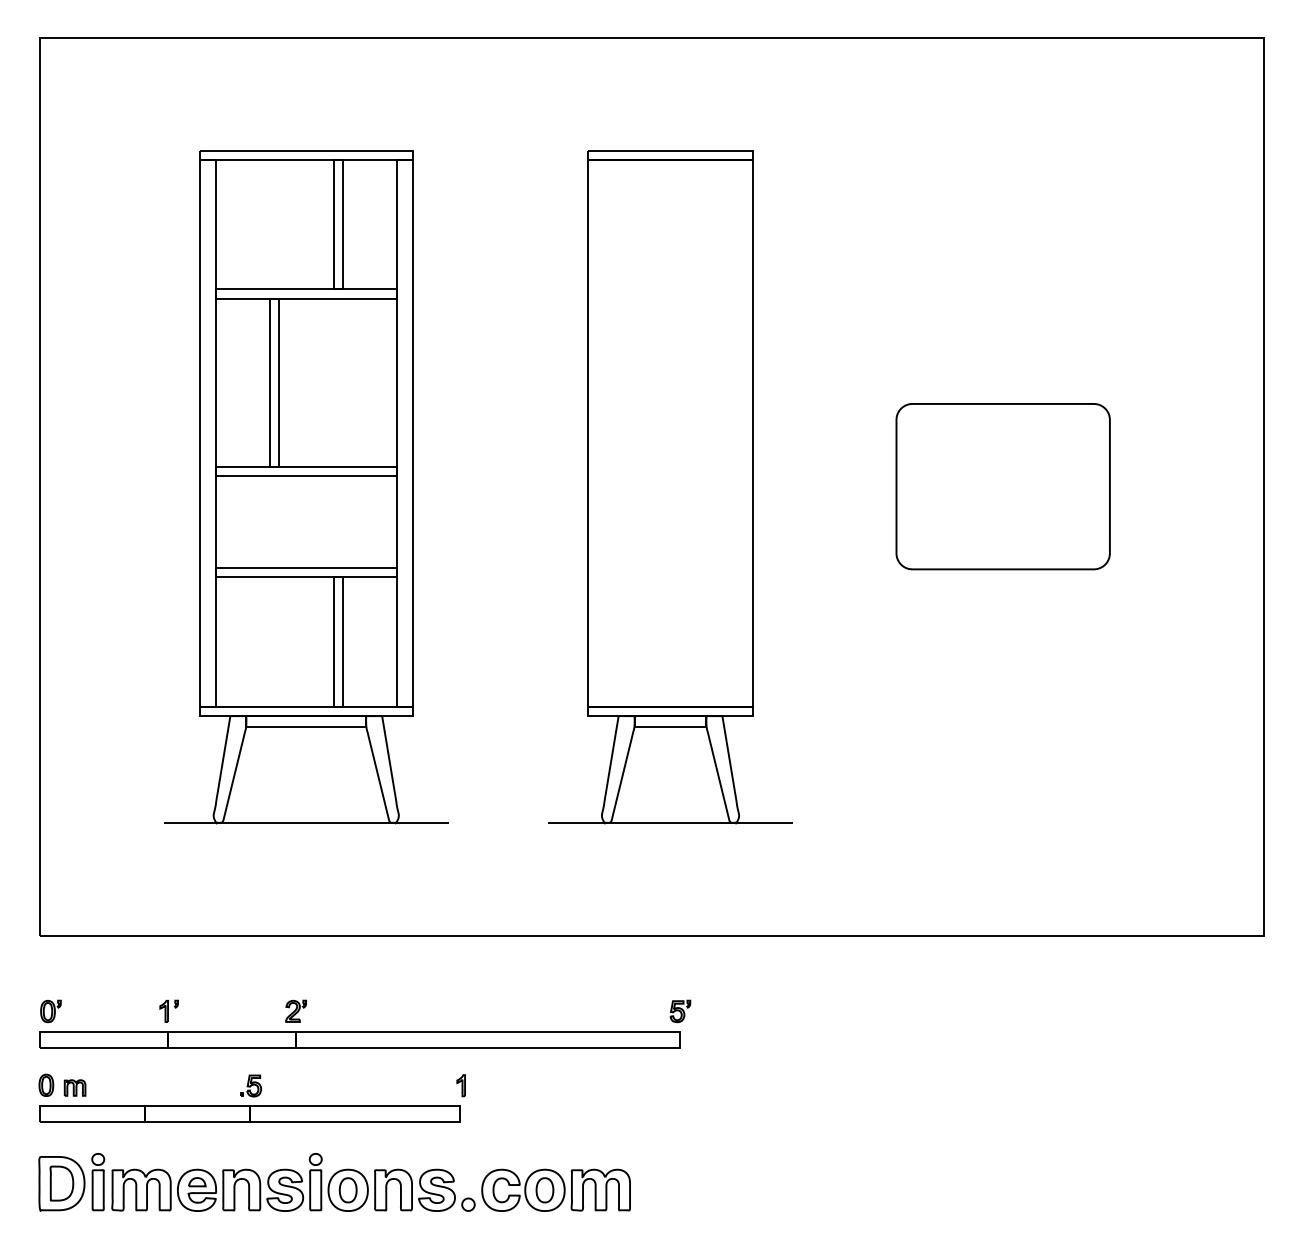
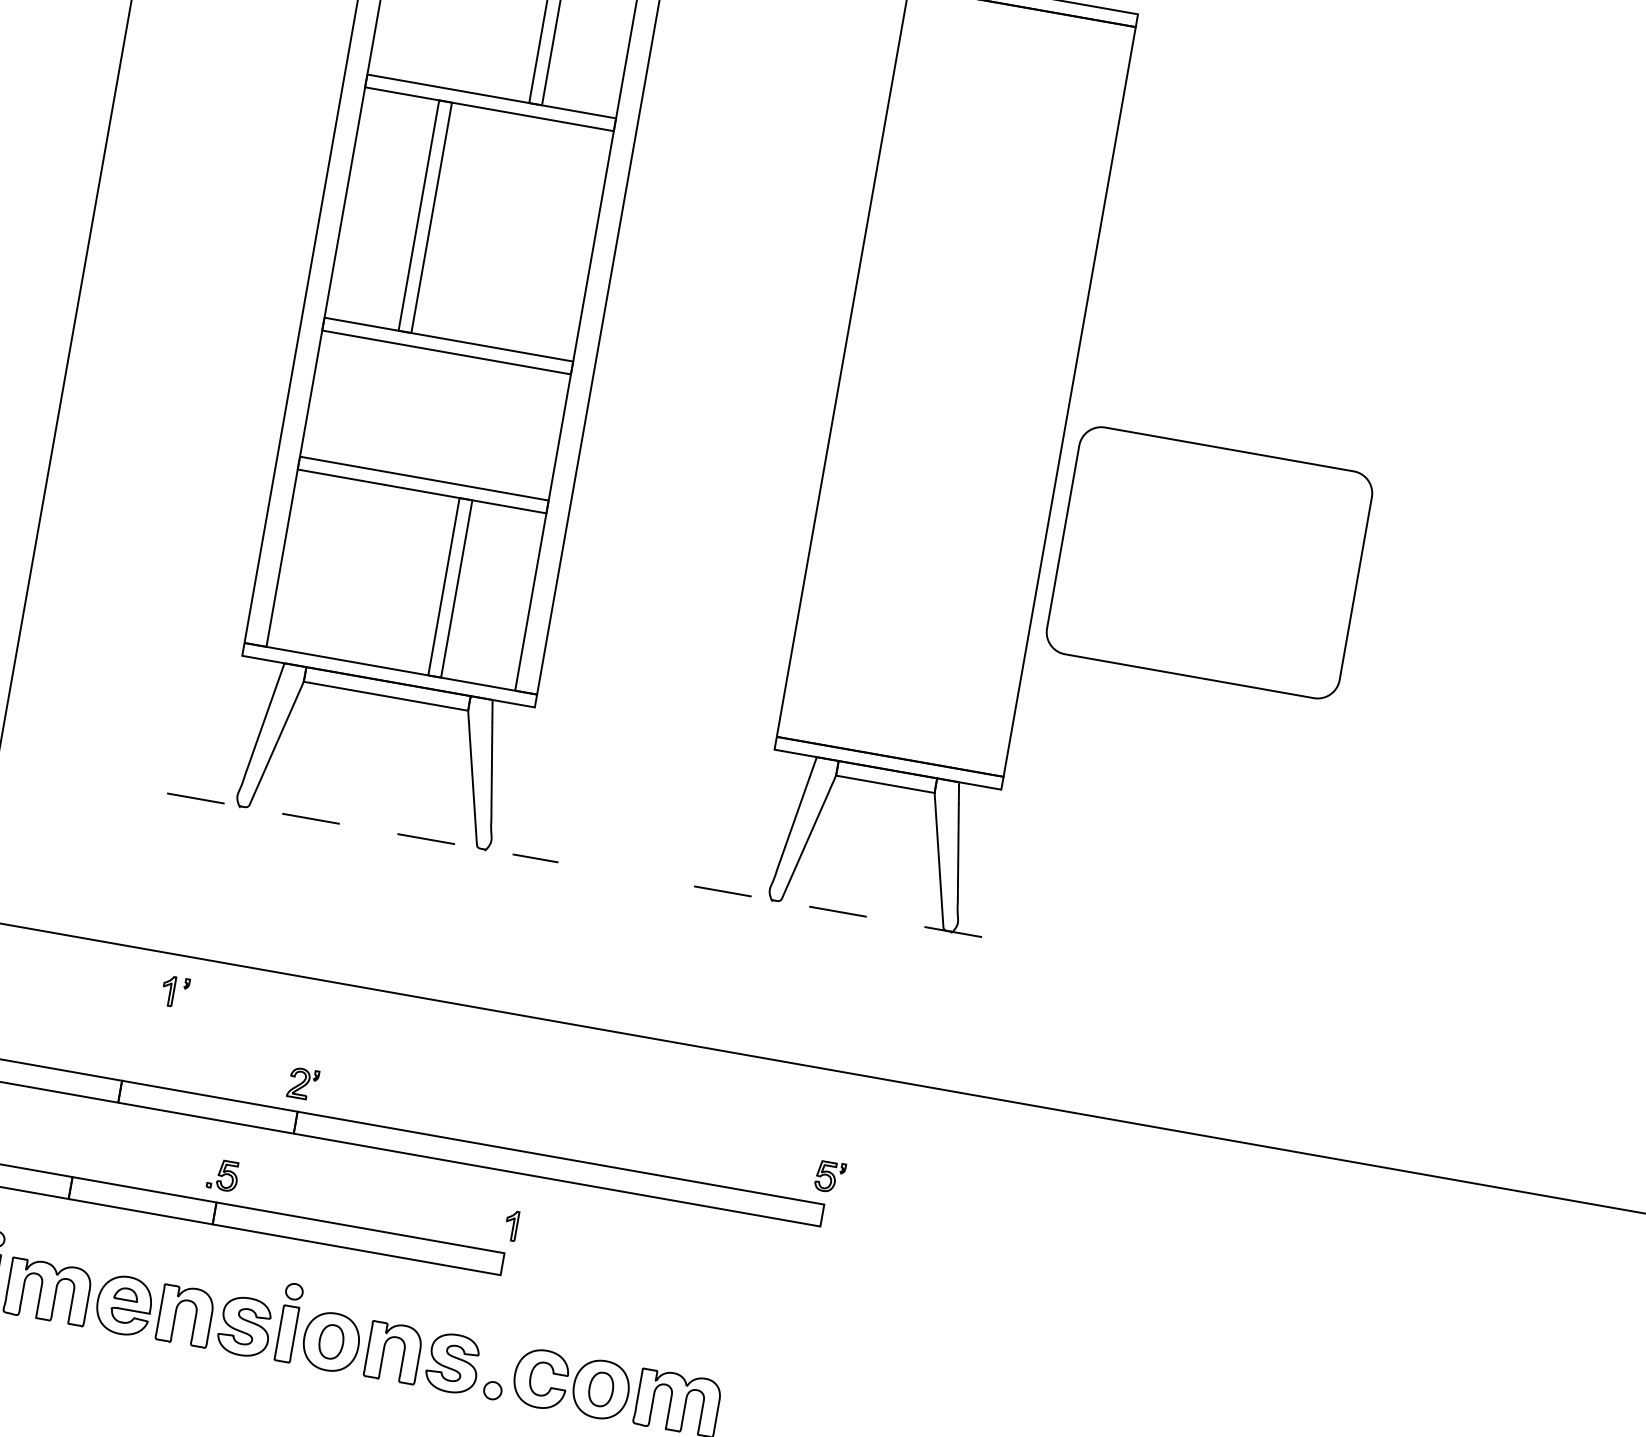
part: (1002, 486) -> (1208, 562), moved
line: (306, 822) -> (363, 827), solid -> dashed
line: (670, 822) -> (862, 915), solid -> dashed
part: (168, 1010) -> (174, 990), moved

